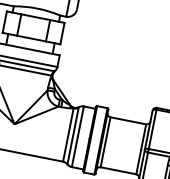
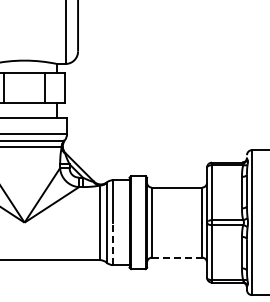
line: (75, 151) -> (113, 243), solid -> dashed
line: (118, 170) -> (177, 257), solid -> dashed

